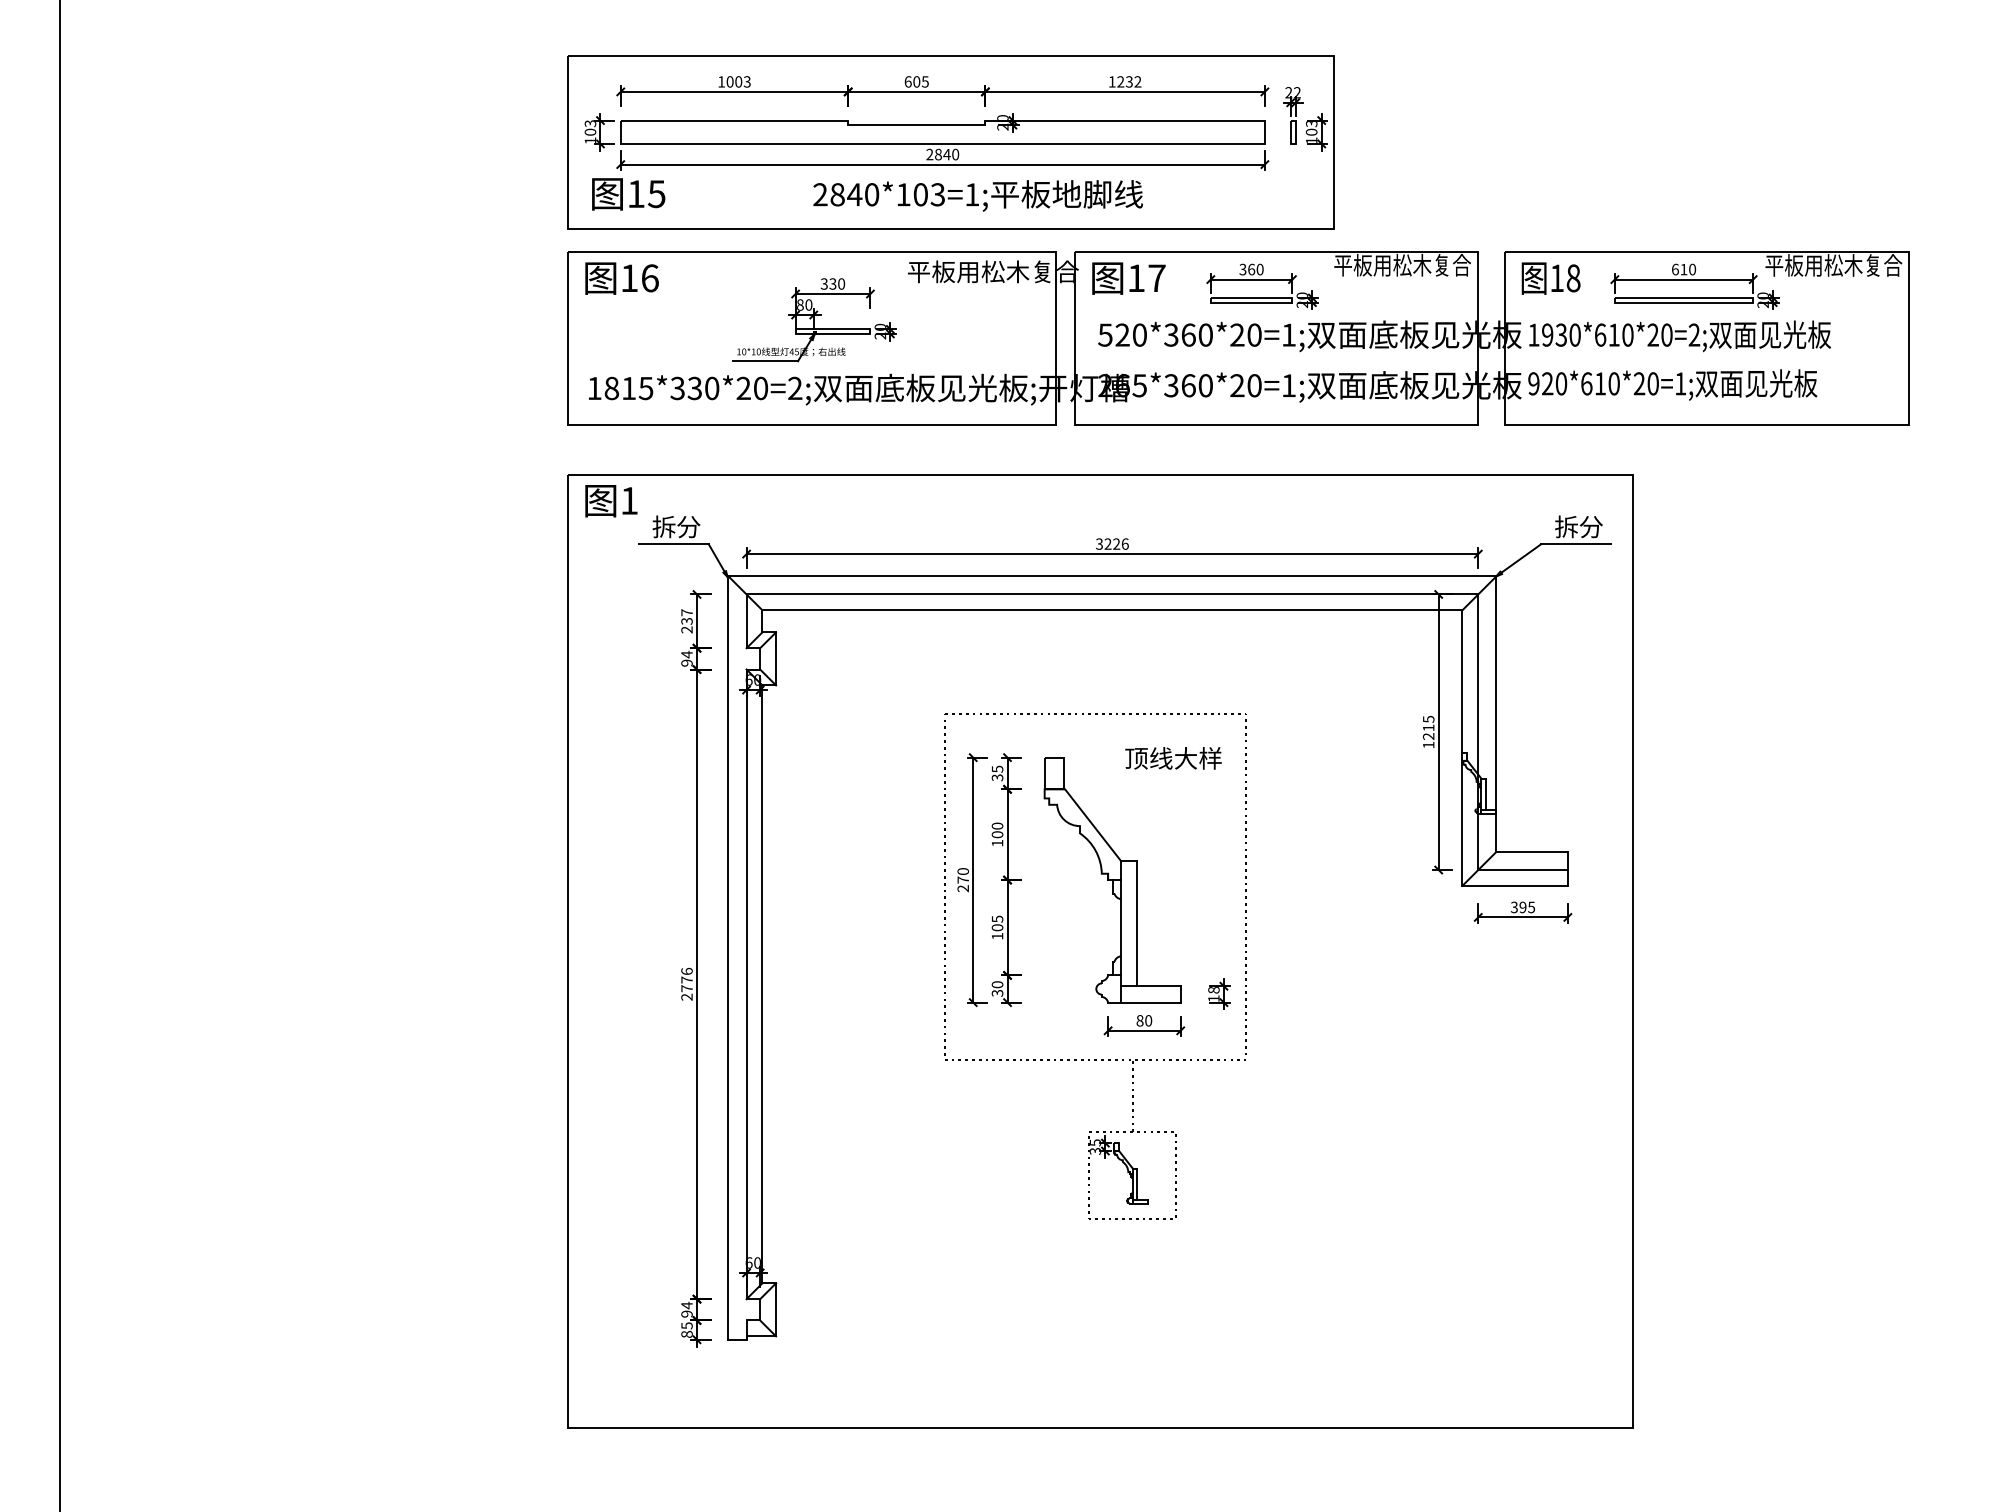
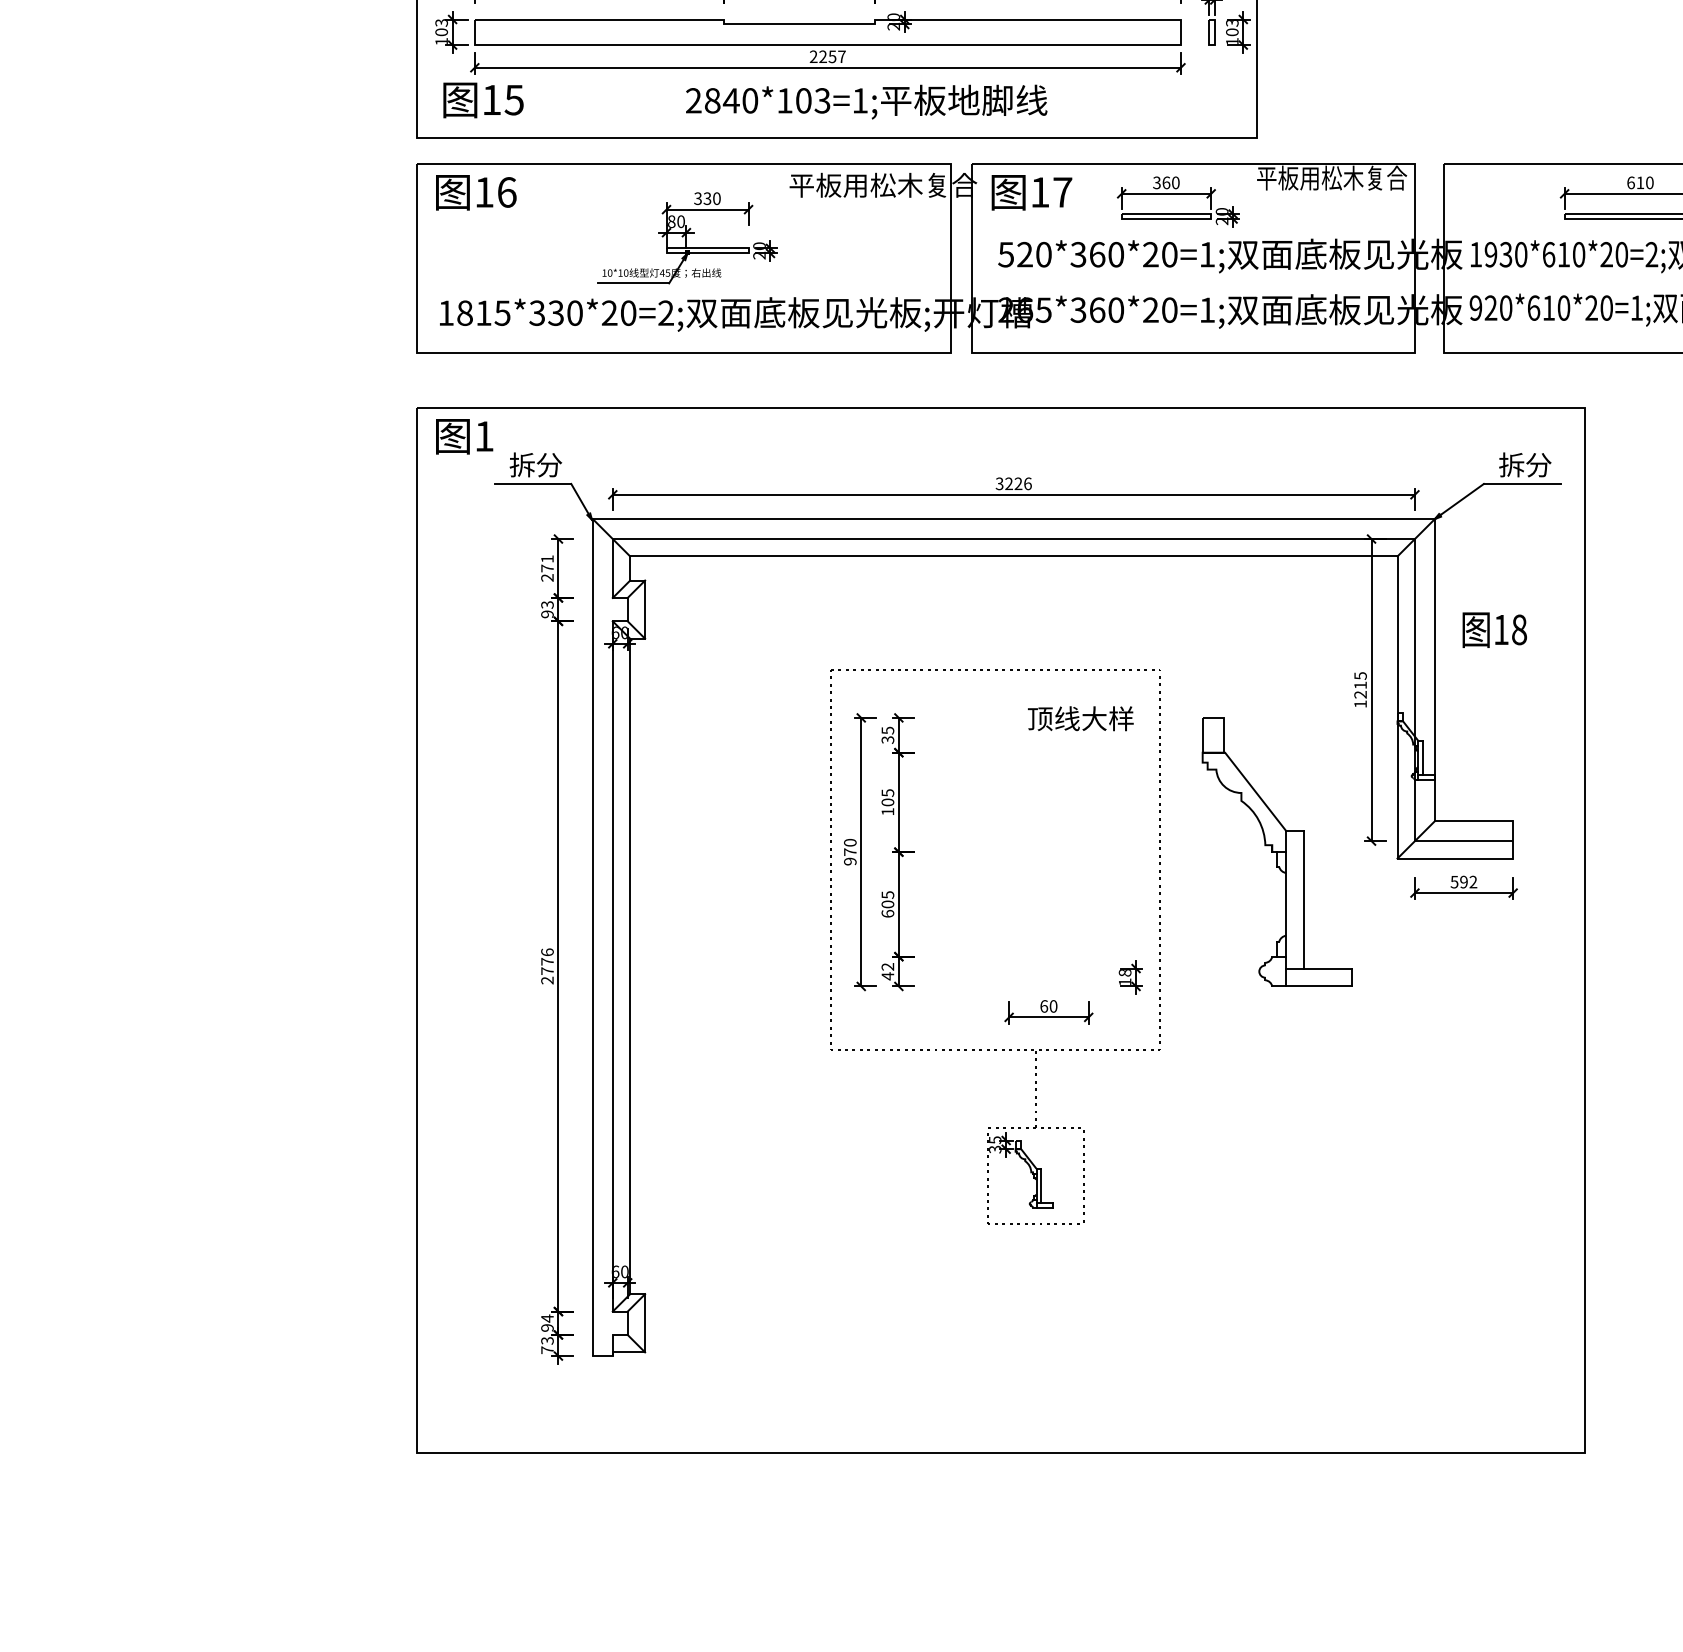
text: (947, 154) -> (833, 56), 2840 -> 2257
text: (1550, 278) -> (1494, 630), moved
text: (686, 616) -> (546, 563), 237 -> 271
text: (686, 654) -> (546, 604), 94 -> 93
text: (997, 825) -> (887, 792), 100 -> 105
part: (1112, 880) -> (1277, 852), moved
text: (963, 888) -> (850, 861), 270 -> 970
text: (1523, 907) -> (1464, 882), 395 -> 592
text: (997, 935) -> (887, 912), 105 -> 605
text: (997, 989) -> (887, 972), 30 -> 42
text: (1139, 1020) -> (1043, 1006), 80 -> 60
text: (686, 1329) -> (546, 1344), 85 -> 73

